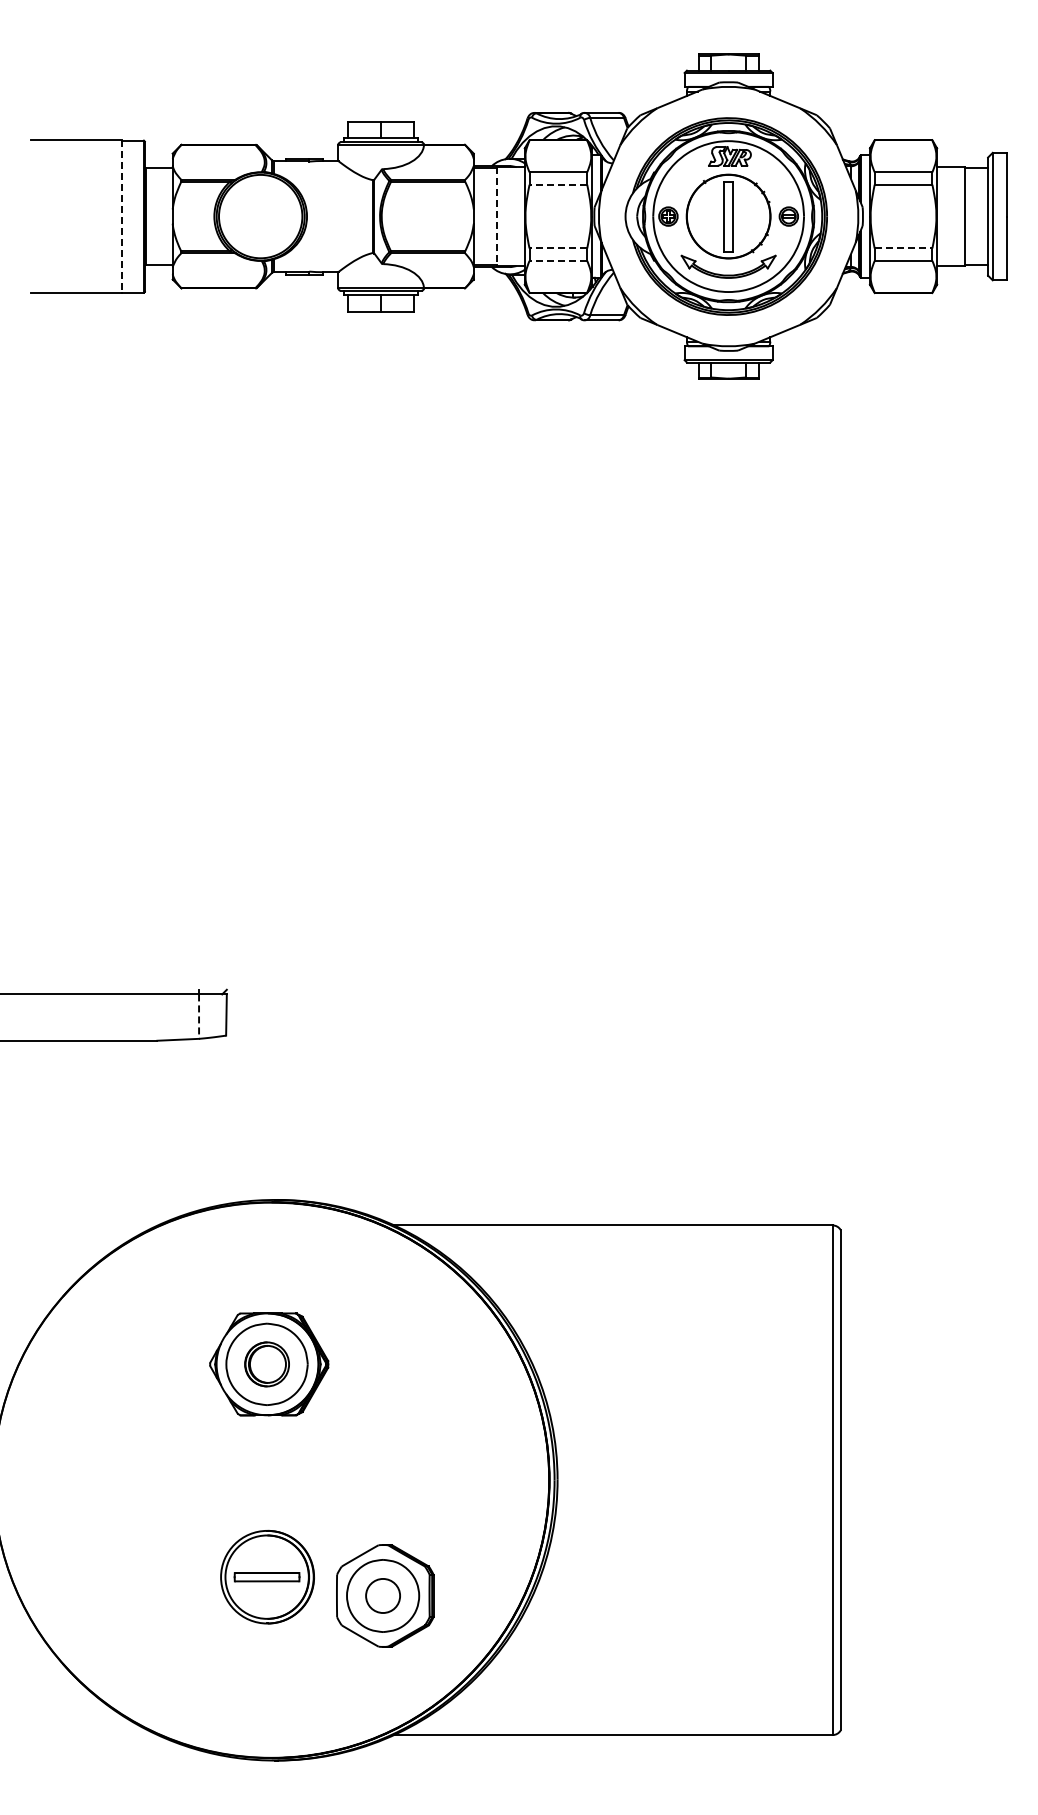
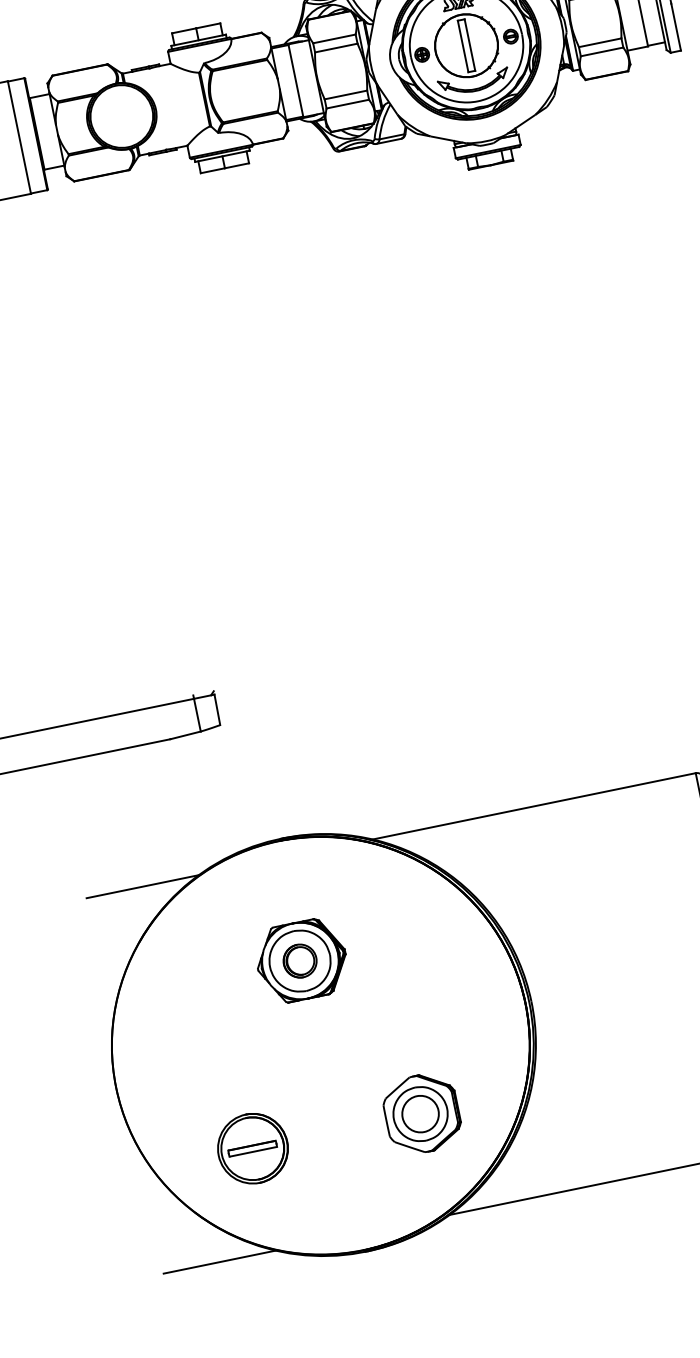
line: (558, 184) -> (336, 47), dashed -> solid
line: (121, 217) -> (19, 138), dashed -> solid
line: (496, 217) -> (295, 81), dashed -> solid
line: (558, 248) -> (346, 95), dashed -> solid
line: (903, 248) -> (600, 42), dashed -> solid
line: (558, 260) -> (347, 103), dashed -> solid
line: (199, 1017) -> (197, 715), dashed -> solid
line: (81, 1225) -> (142, 886), added
part: (267, 1576) -> (252, 1148), moved
circle: (382, 1595) -> (420, 1113), size x1.43
line: (81, 1735) -> (219, 1262), added

